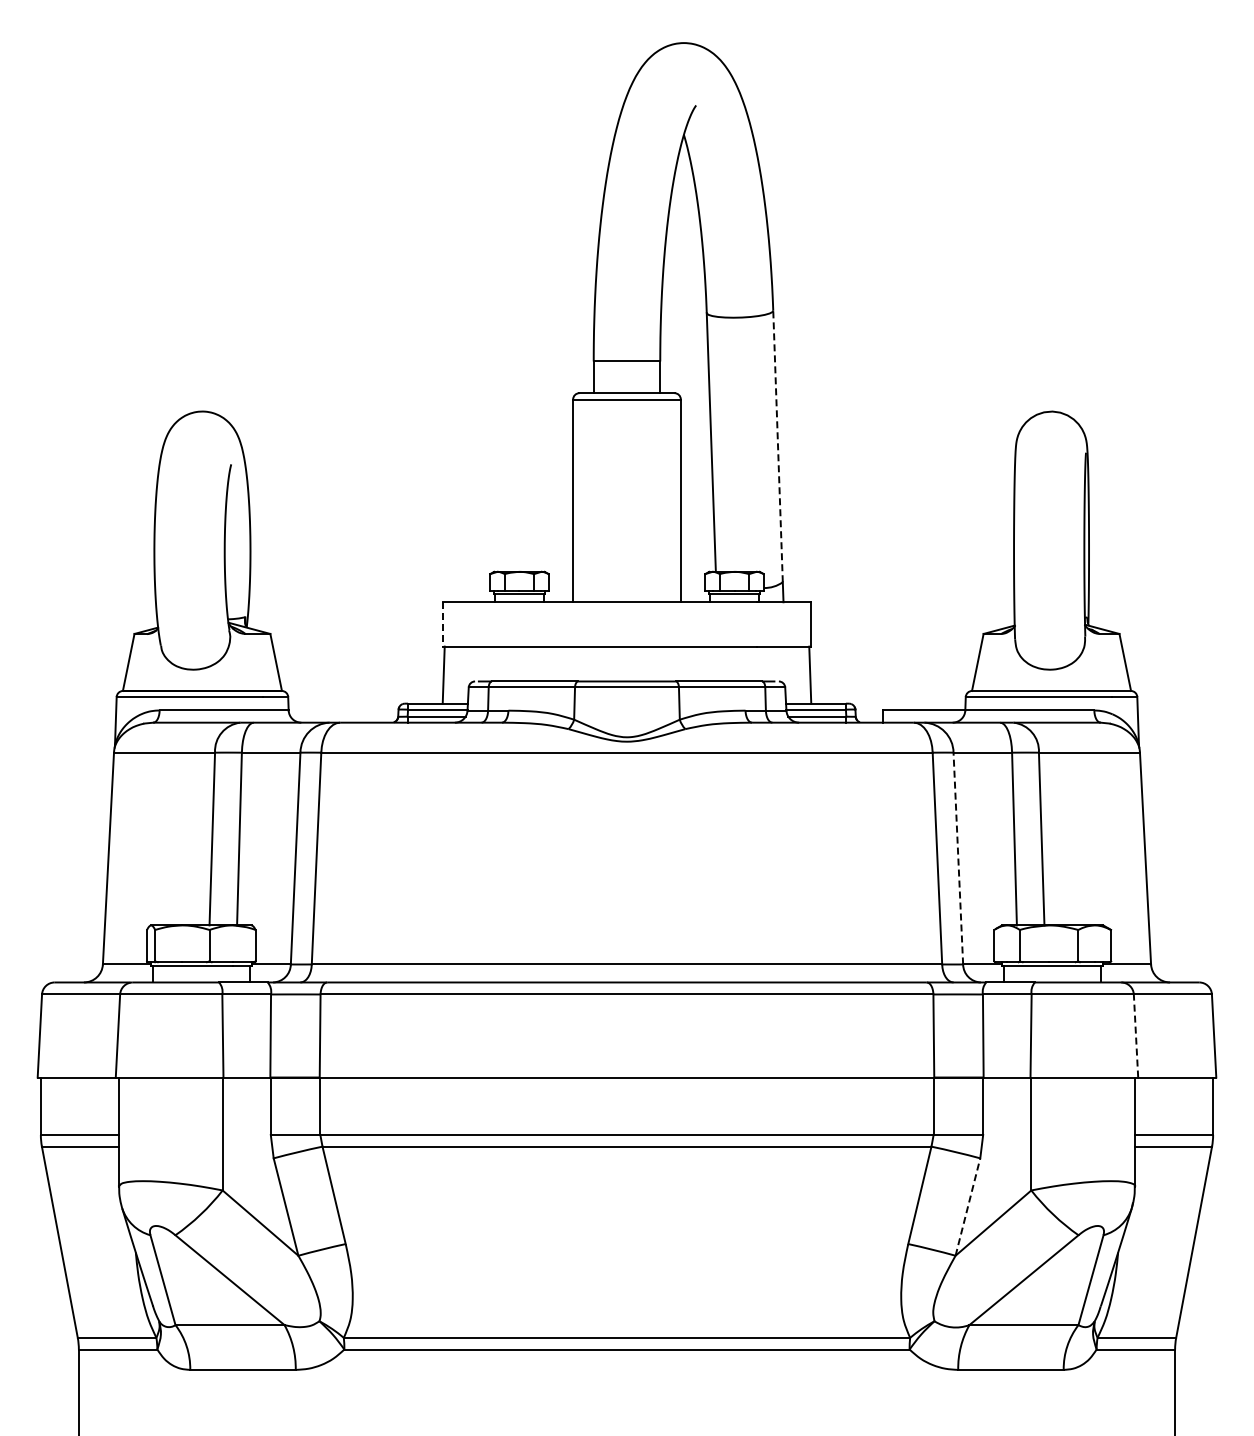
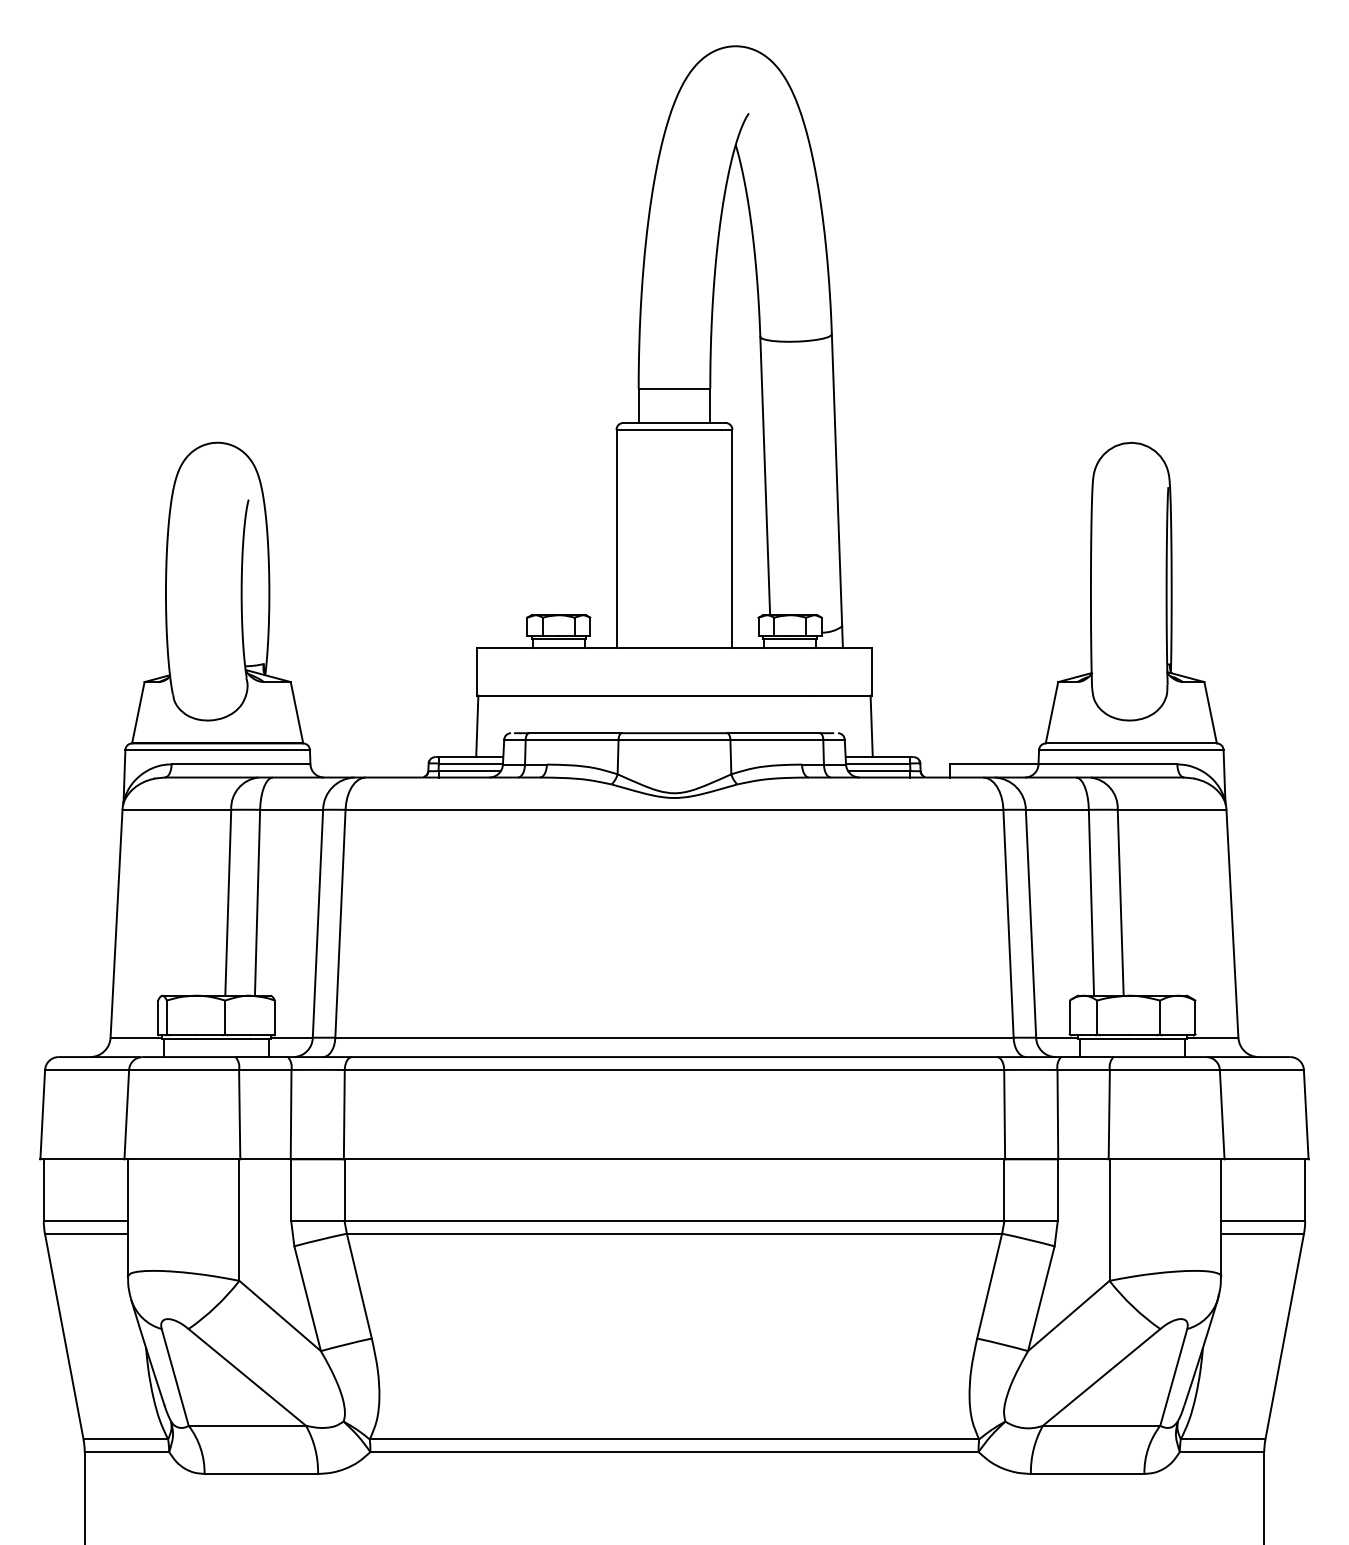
line: (778, 446) -> (837, 480), dashed -> solid
line: (443, 624) -> (477, 671), dashed -> solid
line: (958, 858) -> (1031, 923), dashed -> solid
line: (1136, 1036) -> (1222, 1115), dashed -> solid
line: (968, 1206) -> (1041, 1298), dashed -> solid

